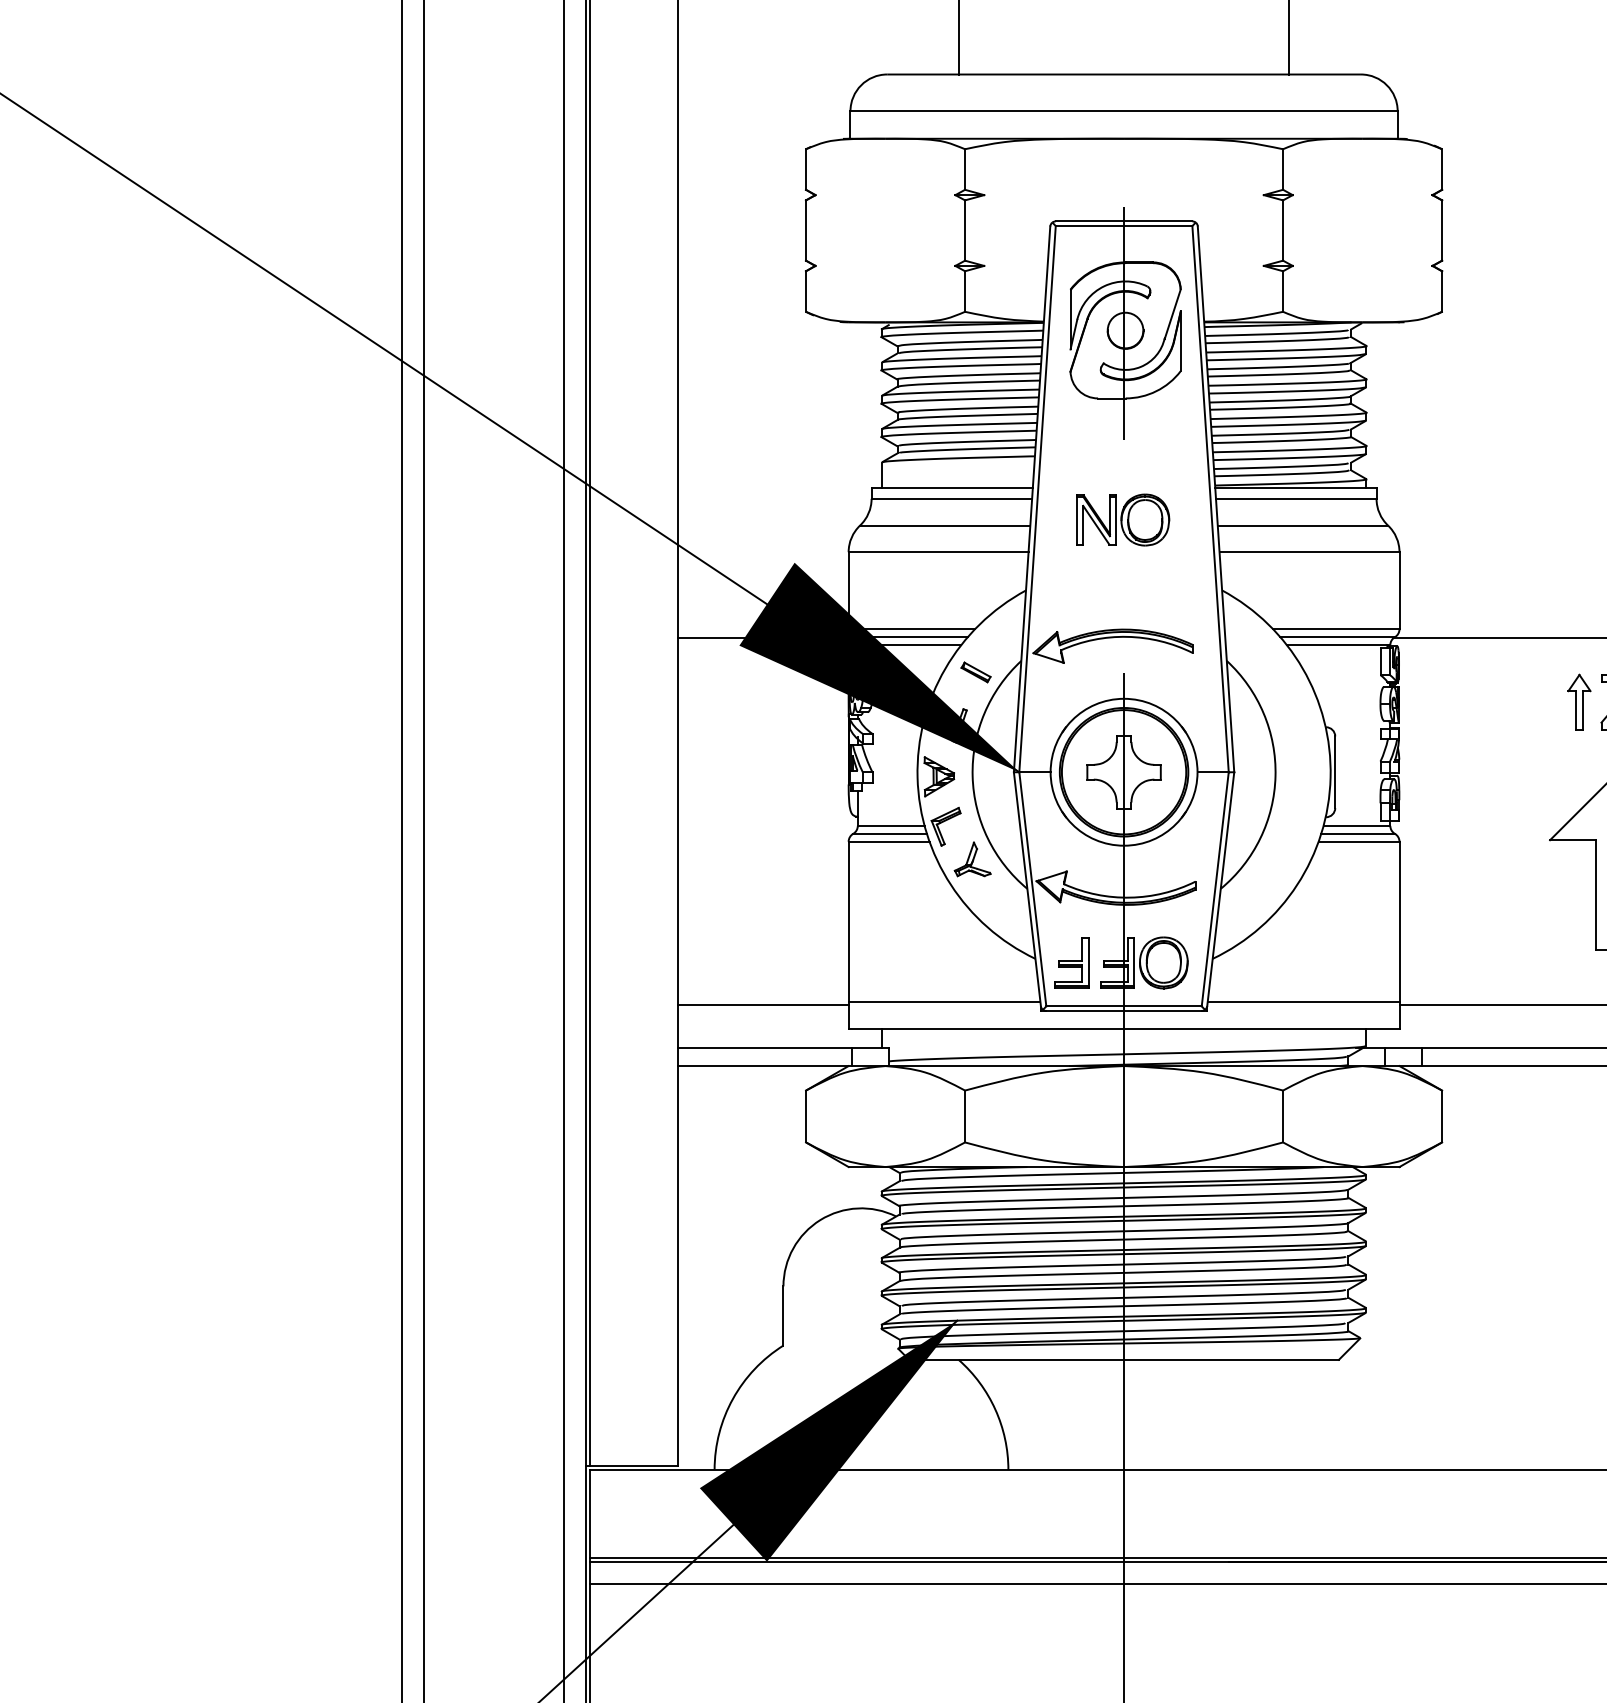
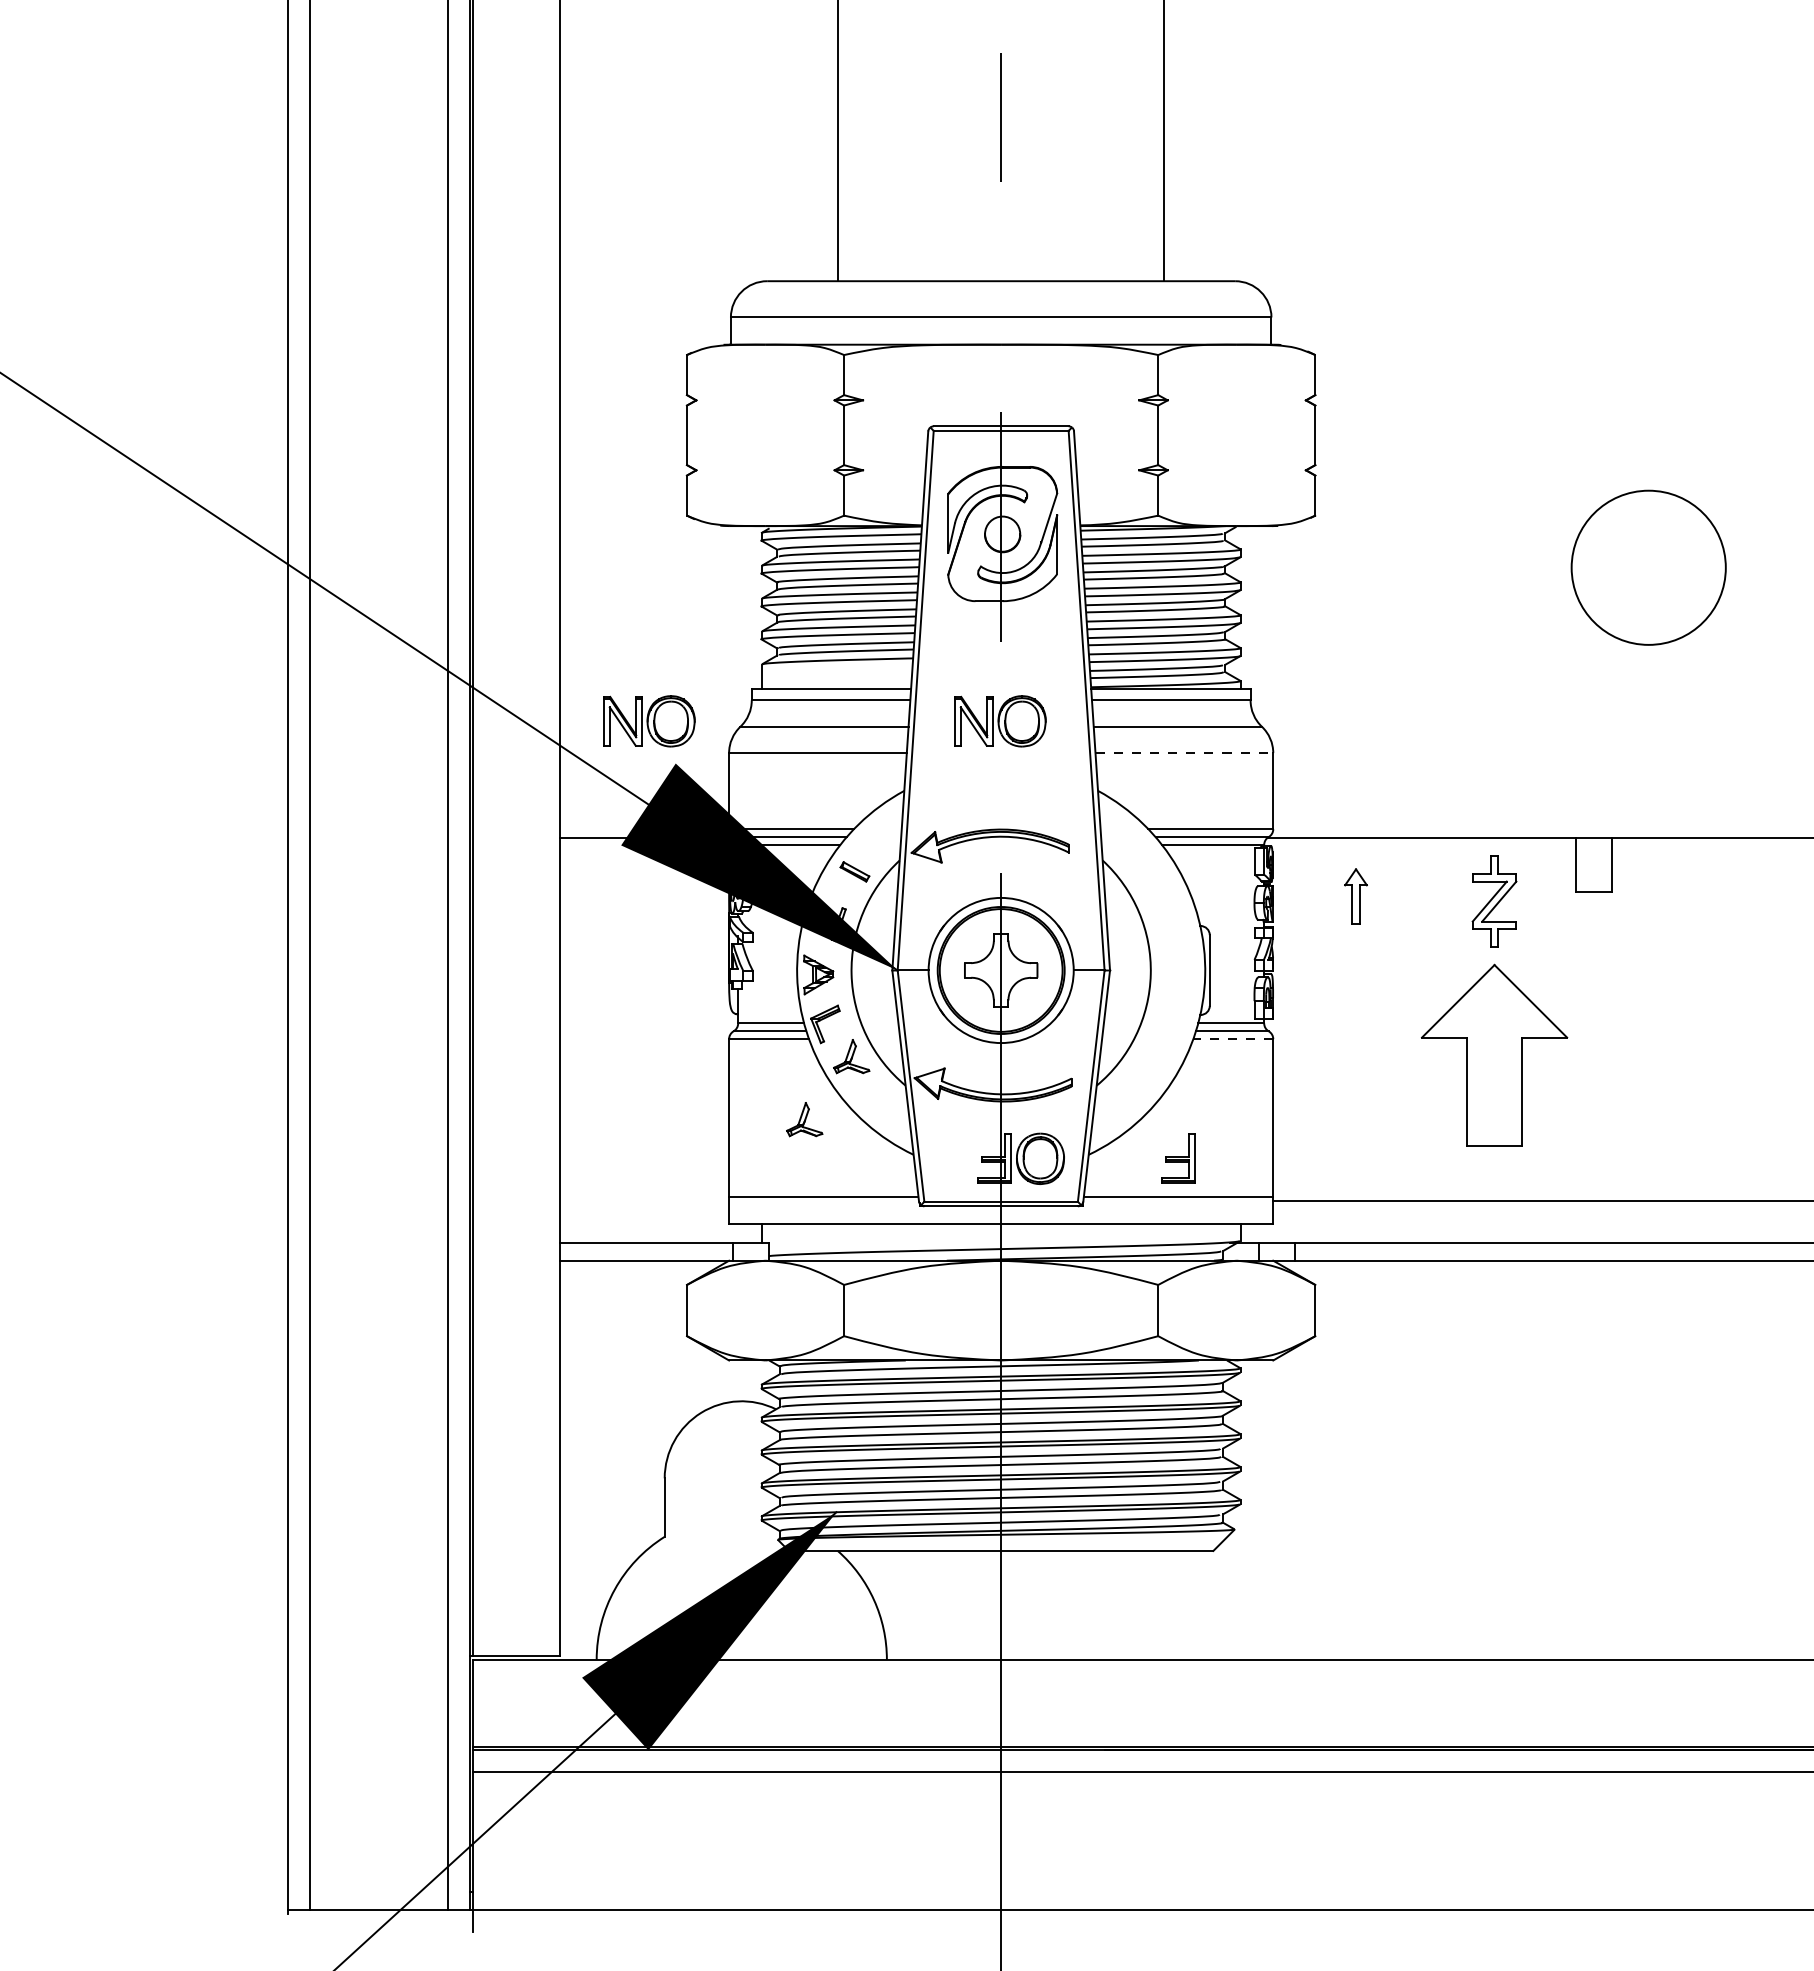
part: (768, 520) -> (649, 721), added
line: (1309, 552) -> (1184, 753), solid -> dashed
part: (1578, 702) -> (1355, 896), moved
line: (1359, 842) -> (1233, 1039), solid -> dashed
part: (924, 923) -> (804, 1119), added
part: (1071, 962) -> (1178, 1158), moved
line: (763, 1005) -> (644, 1200), removed

